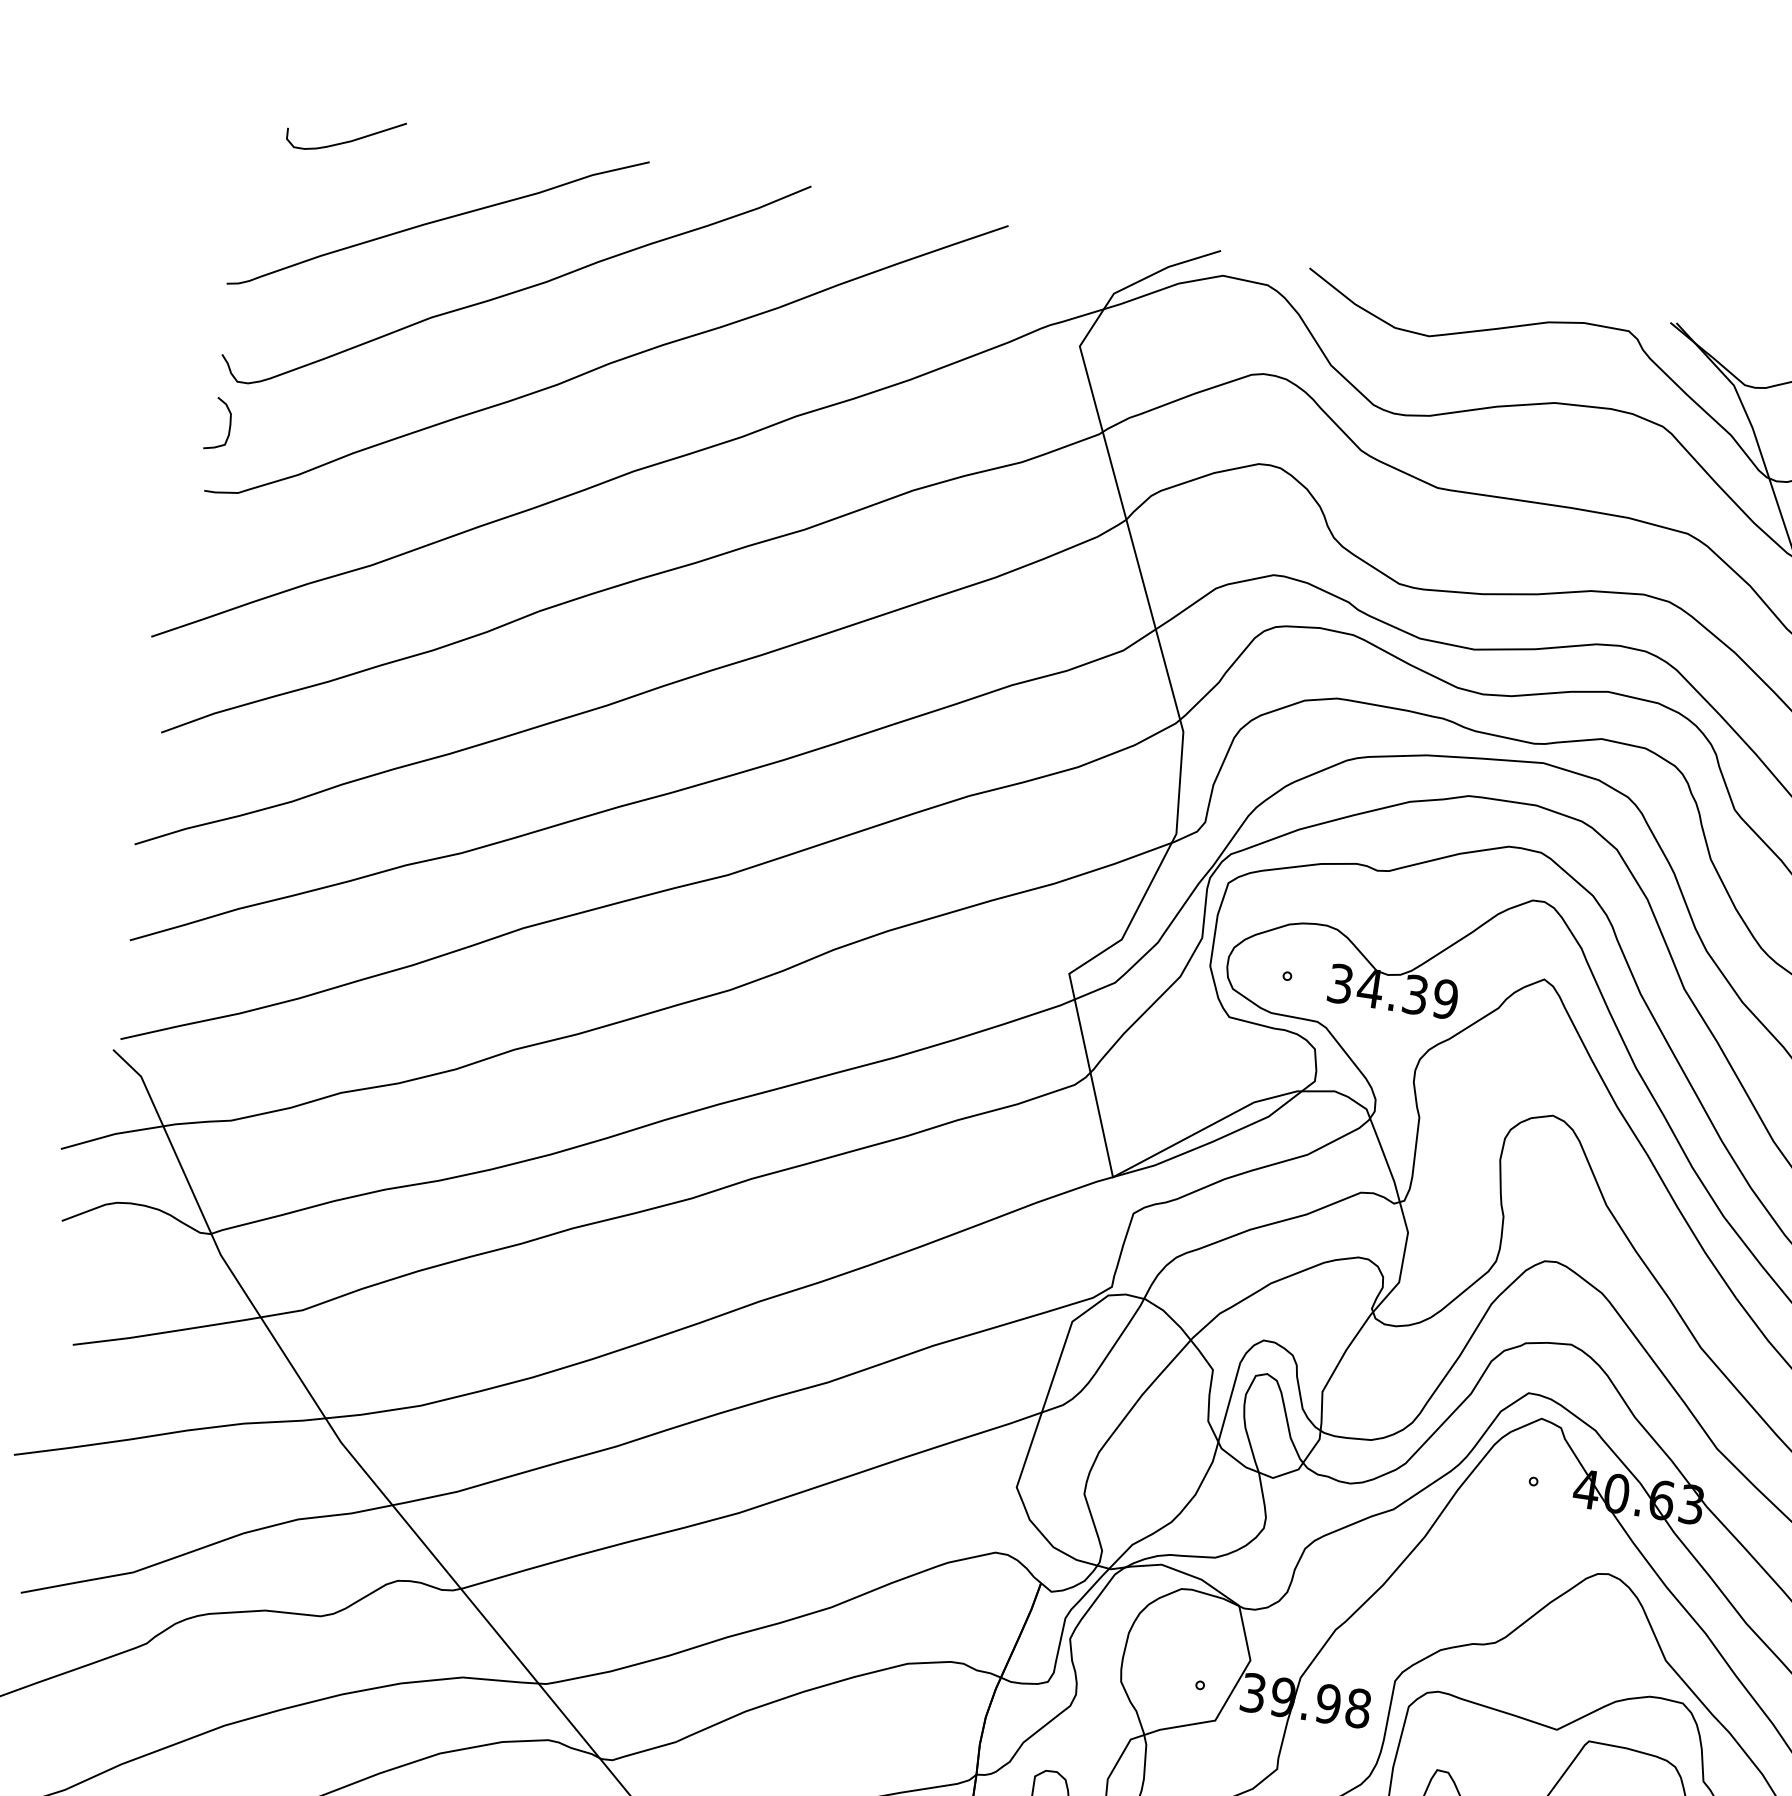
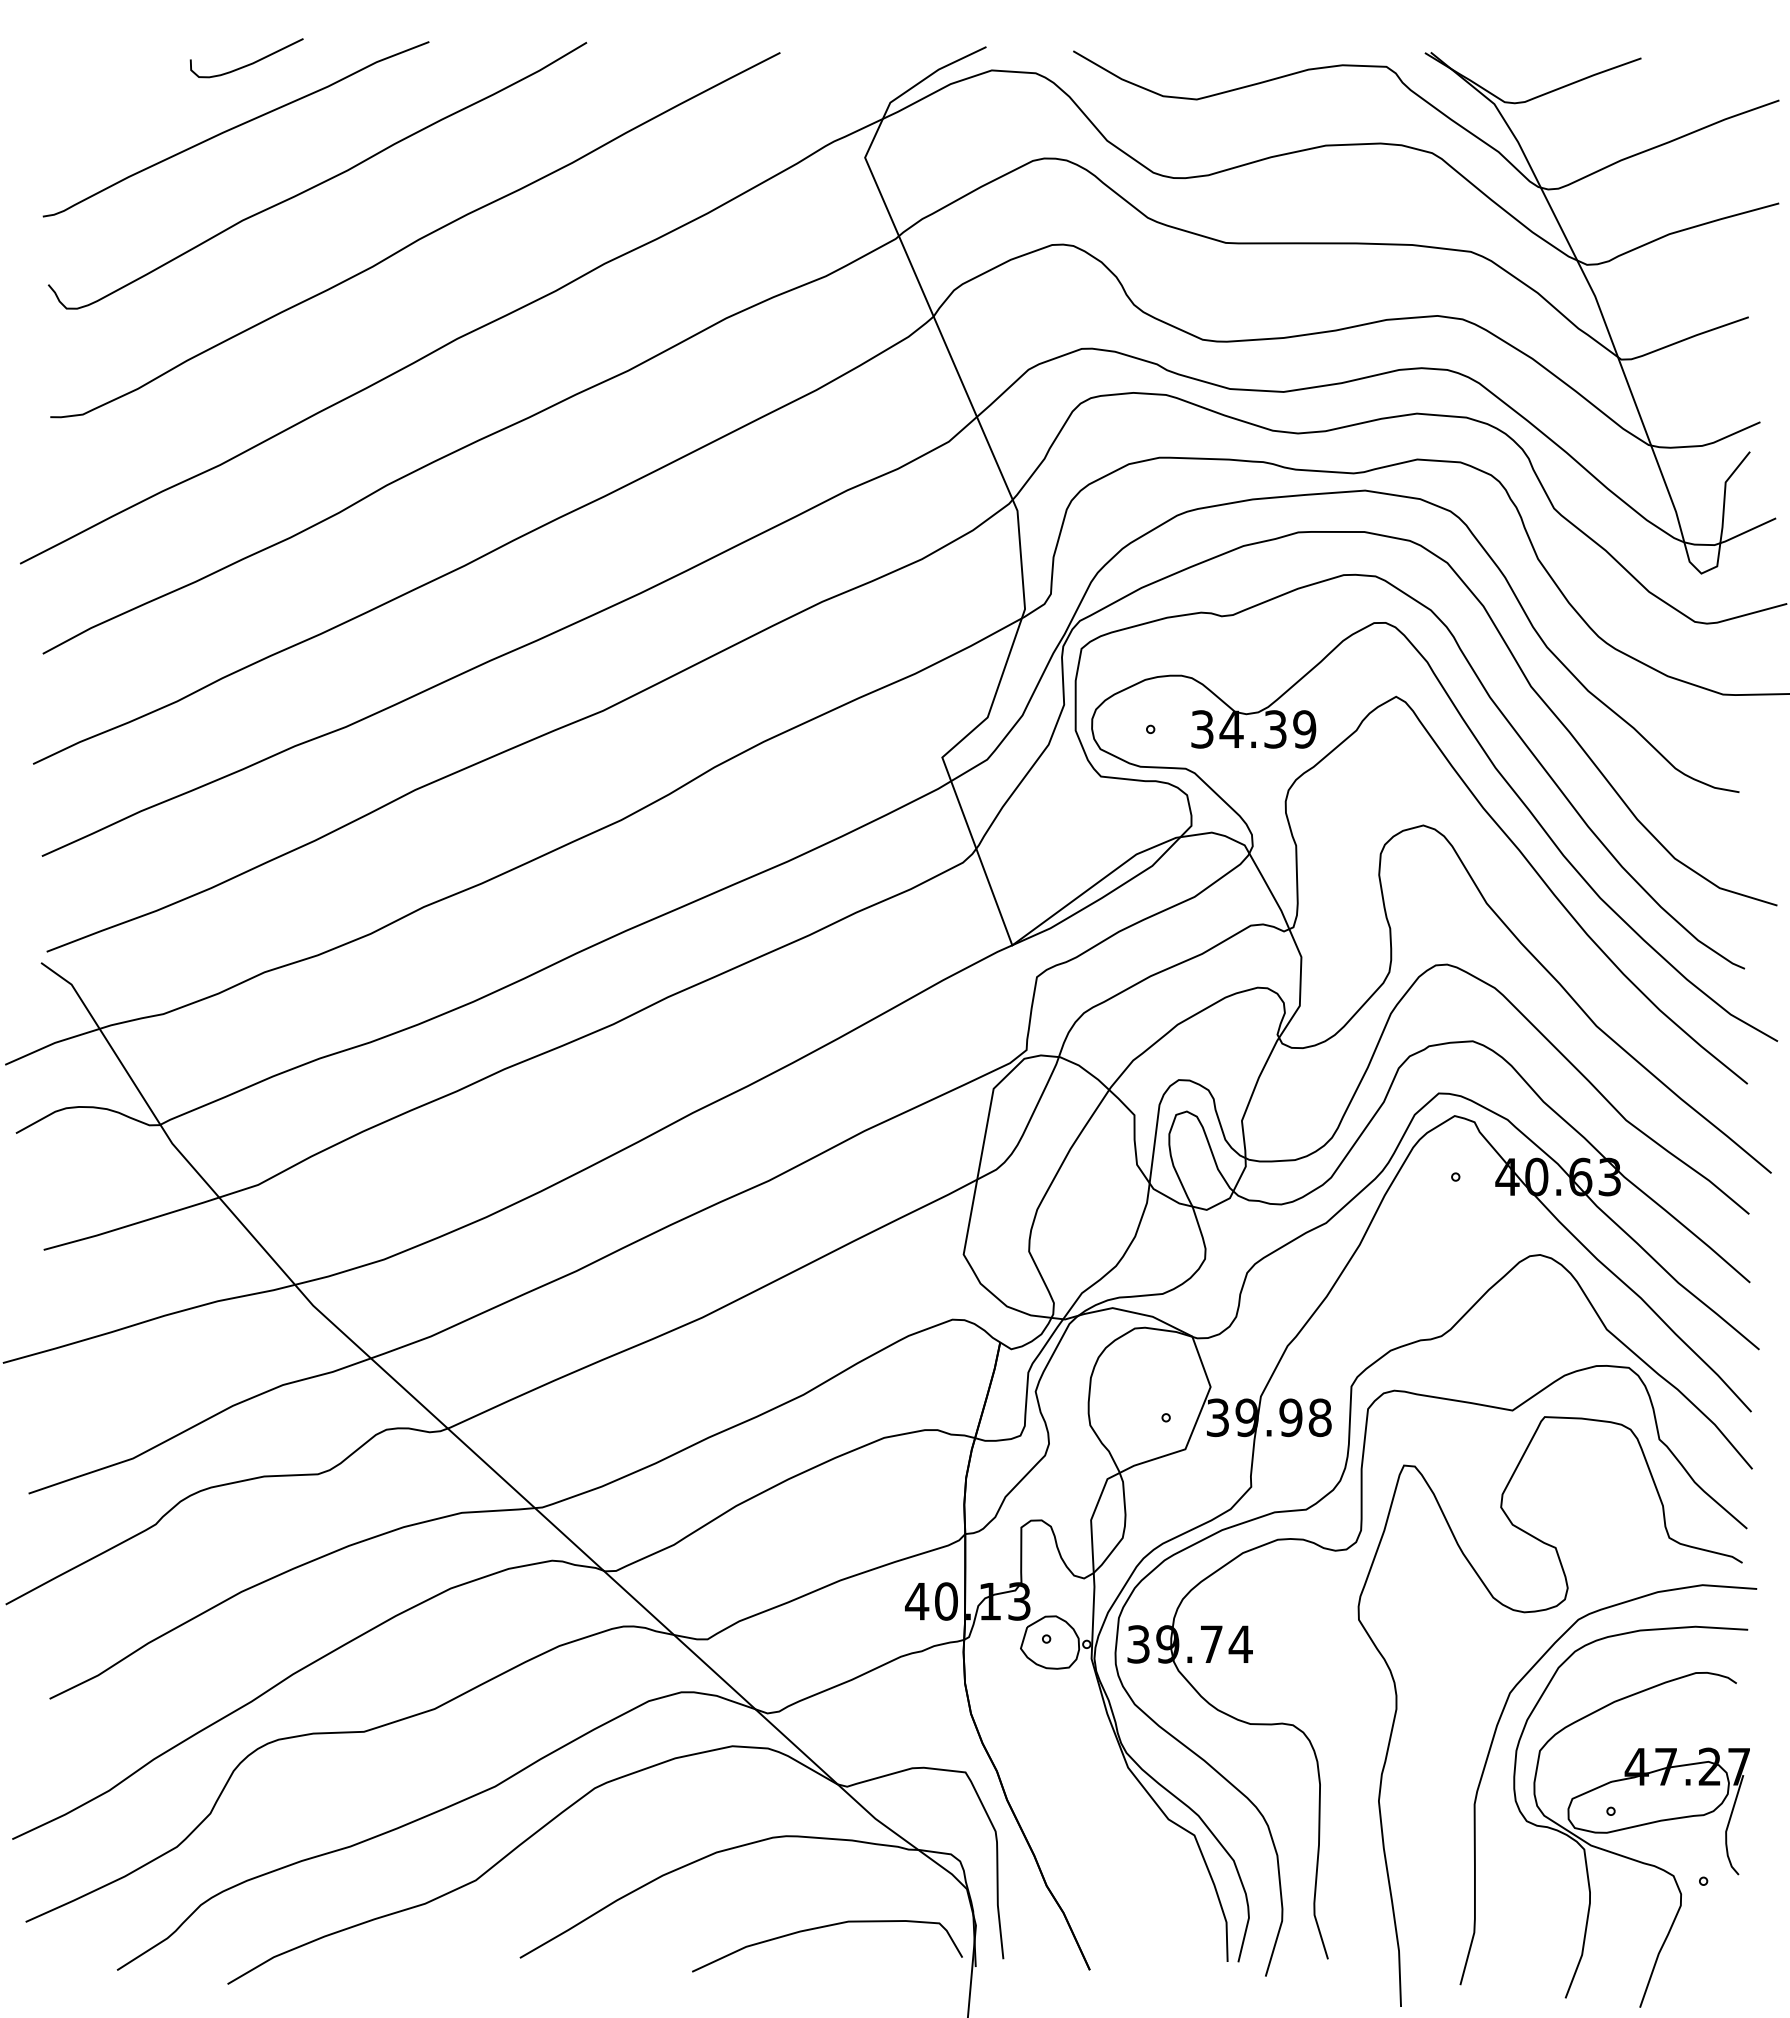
curve: (347, 140) -> (249, 63), moved
curve: (229, 421) -> (64, 347), removed

